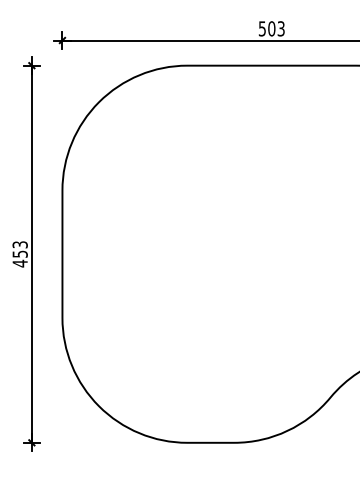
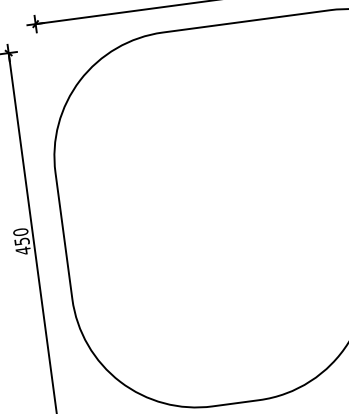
text: (19, 244) -> (20, 232), 453 -> 450

